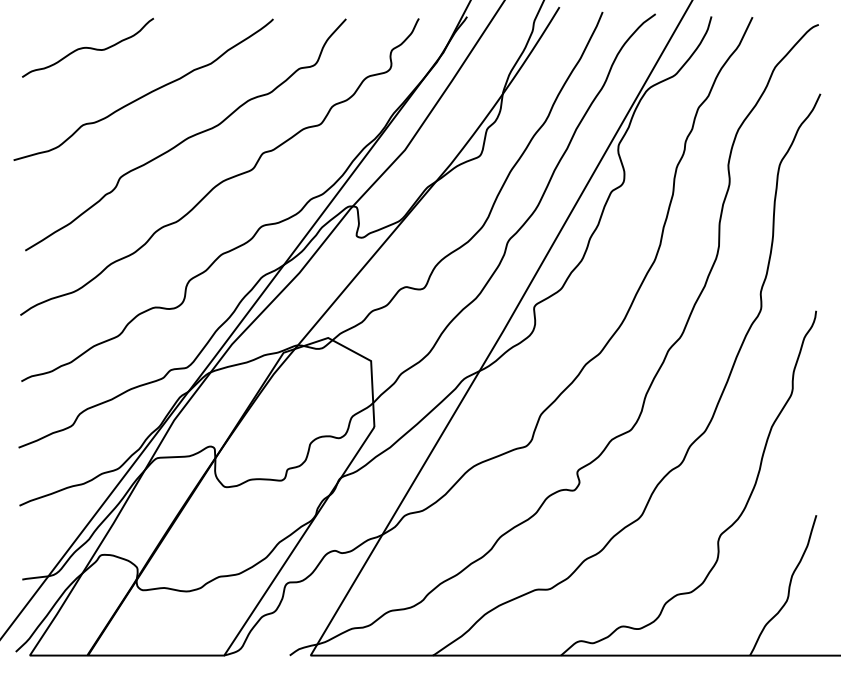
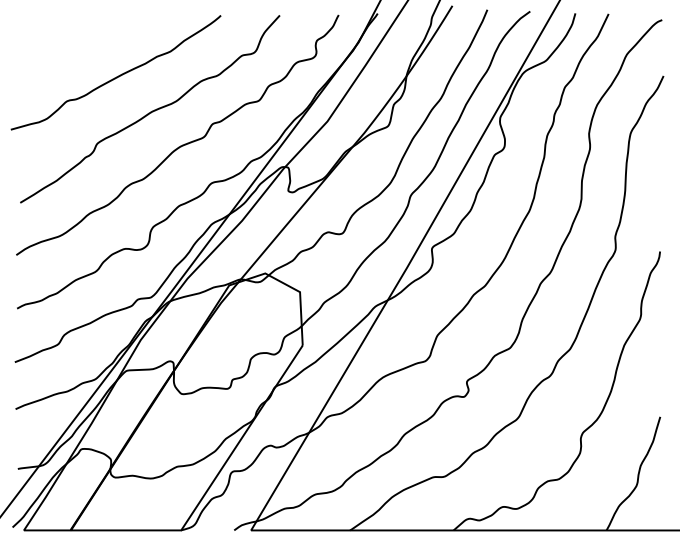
curve: (87, 47) -> (70, 38), removed

